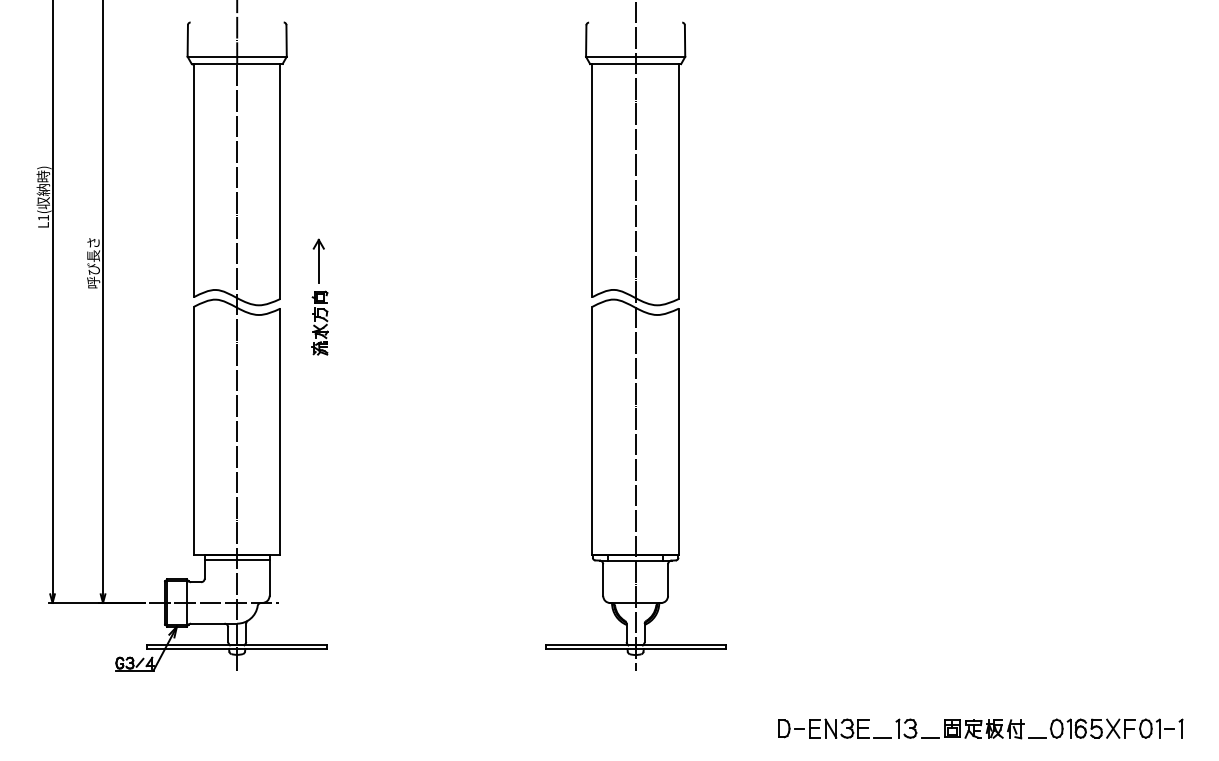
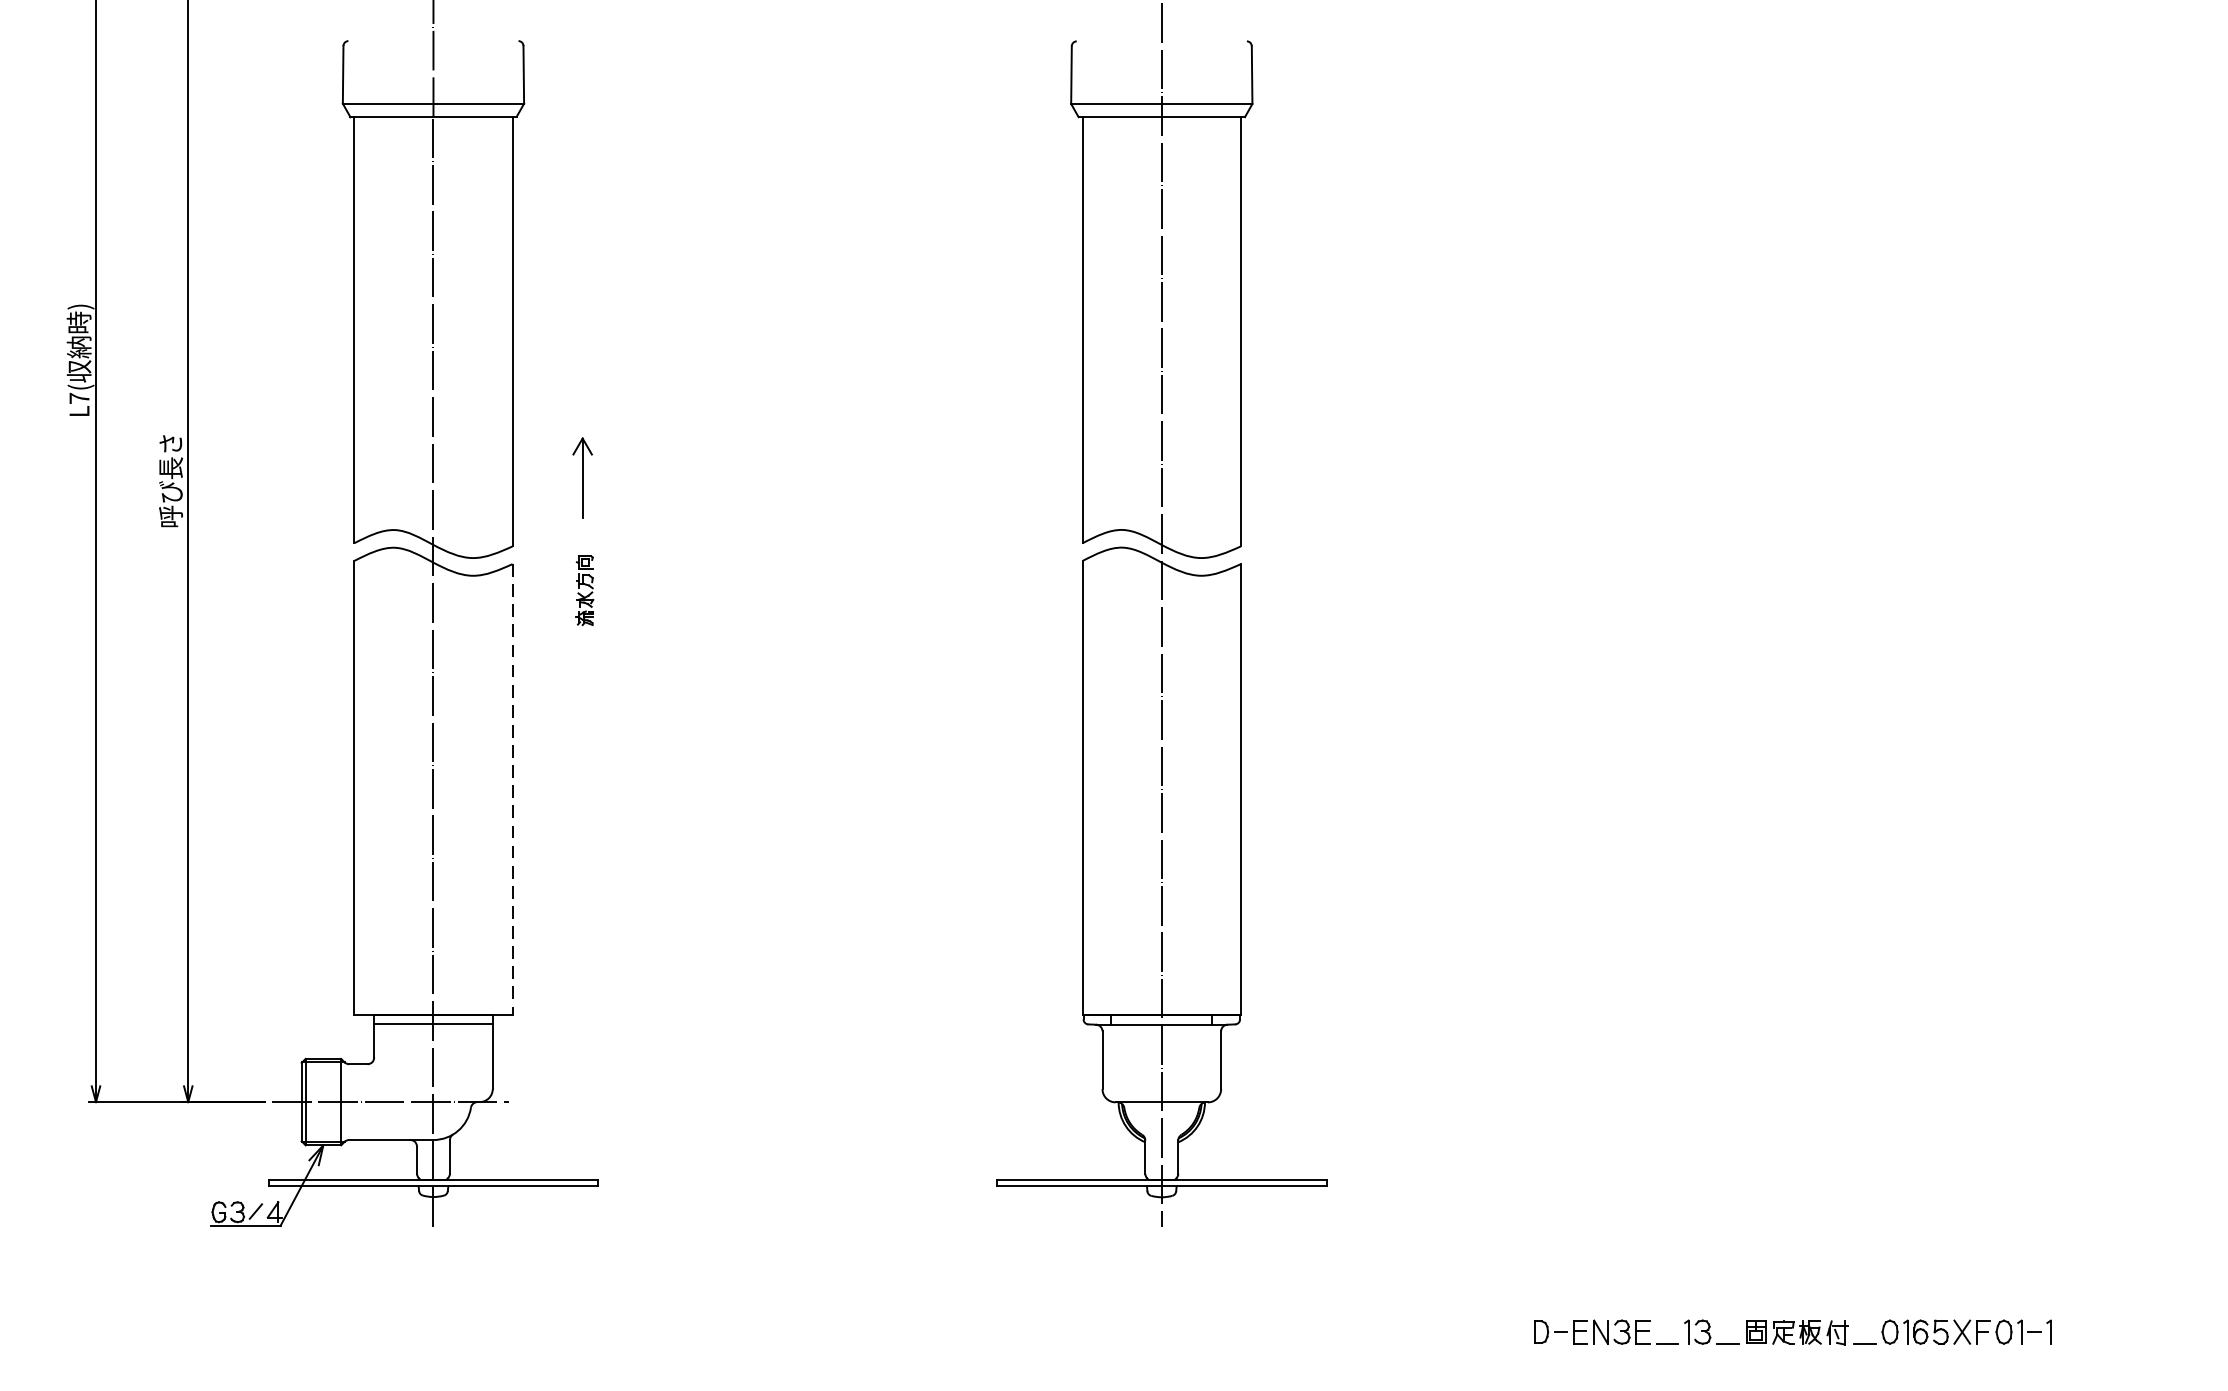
text: (43, 217) -> (79, 397), L1( -> L7(
part: (319, 322) -> (583, 589), size x0.6
line: (280, 432) -> (512, 790), solid -> dashed
part: (980, 728) -> (1792, 1331), size x0.7

